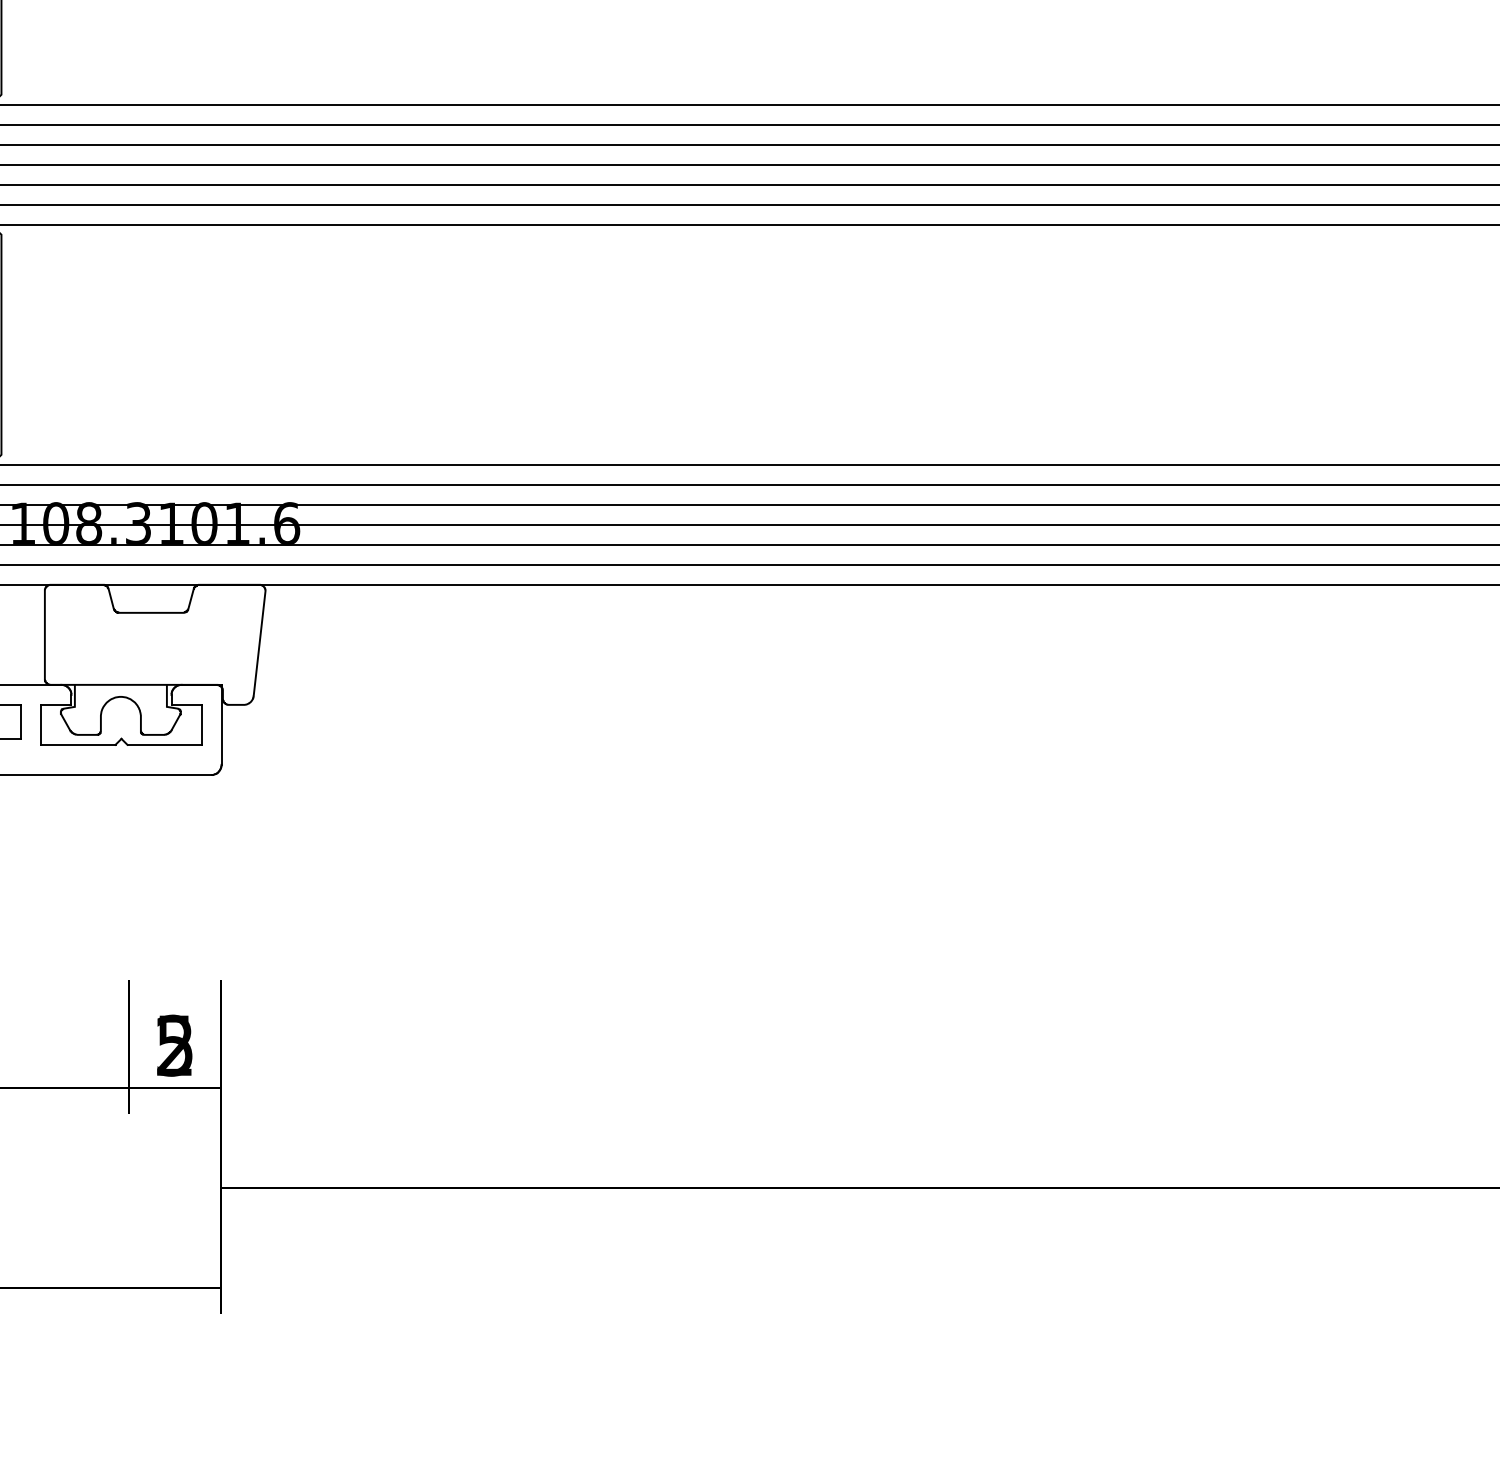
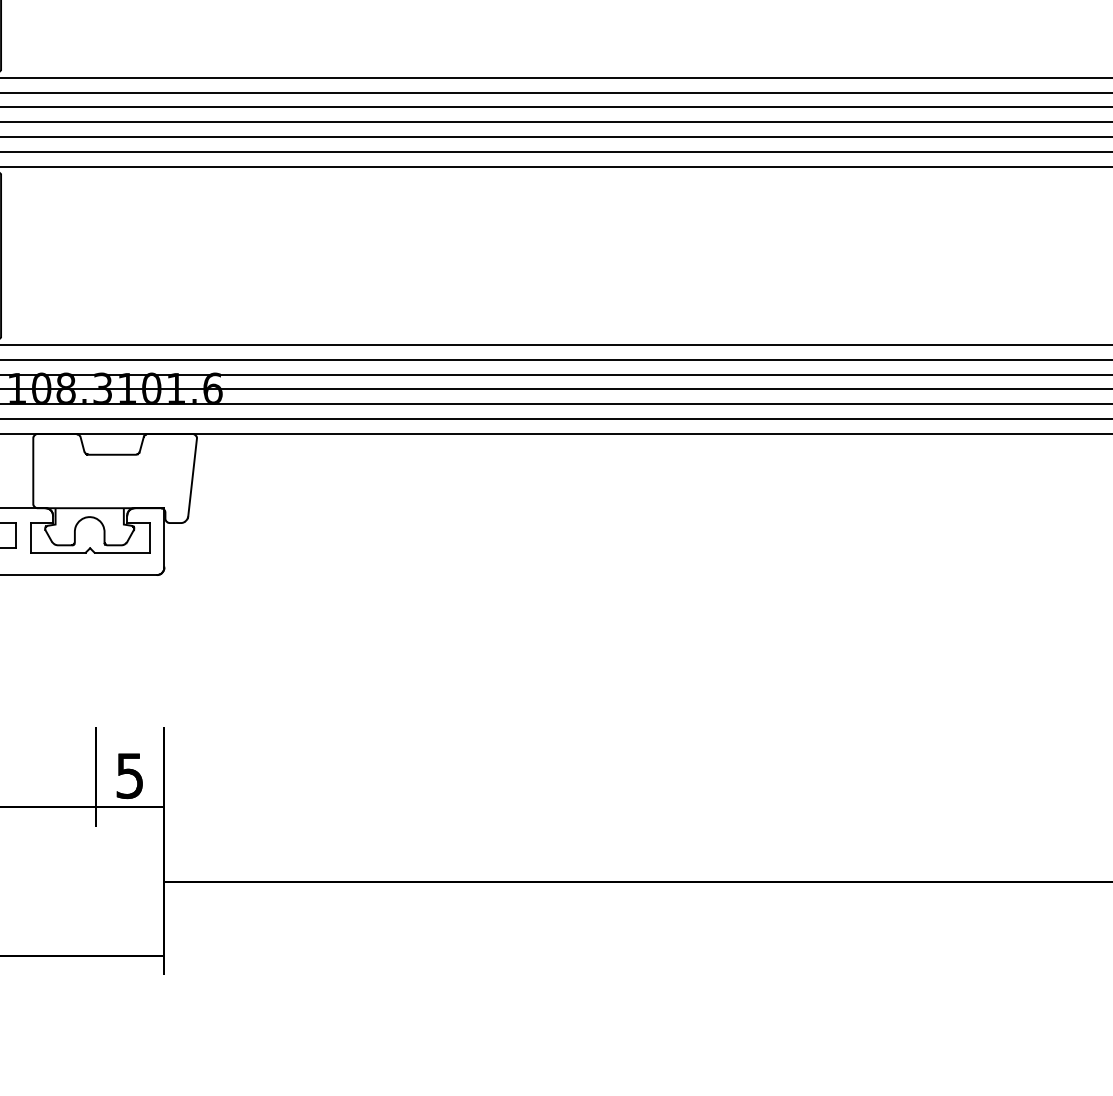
text: (174, 1045) -> (129, 775), 2 -> 5

